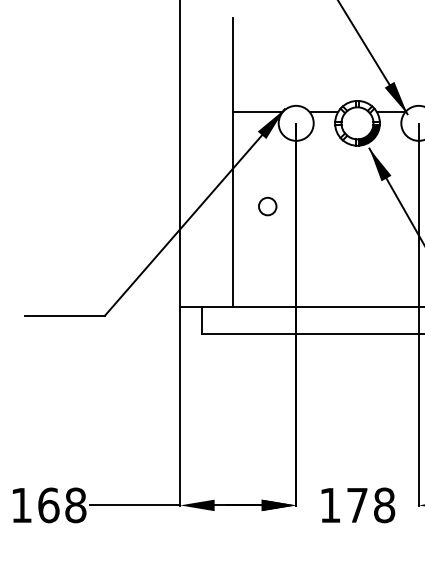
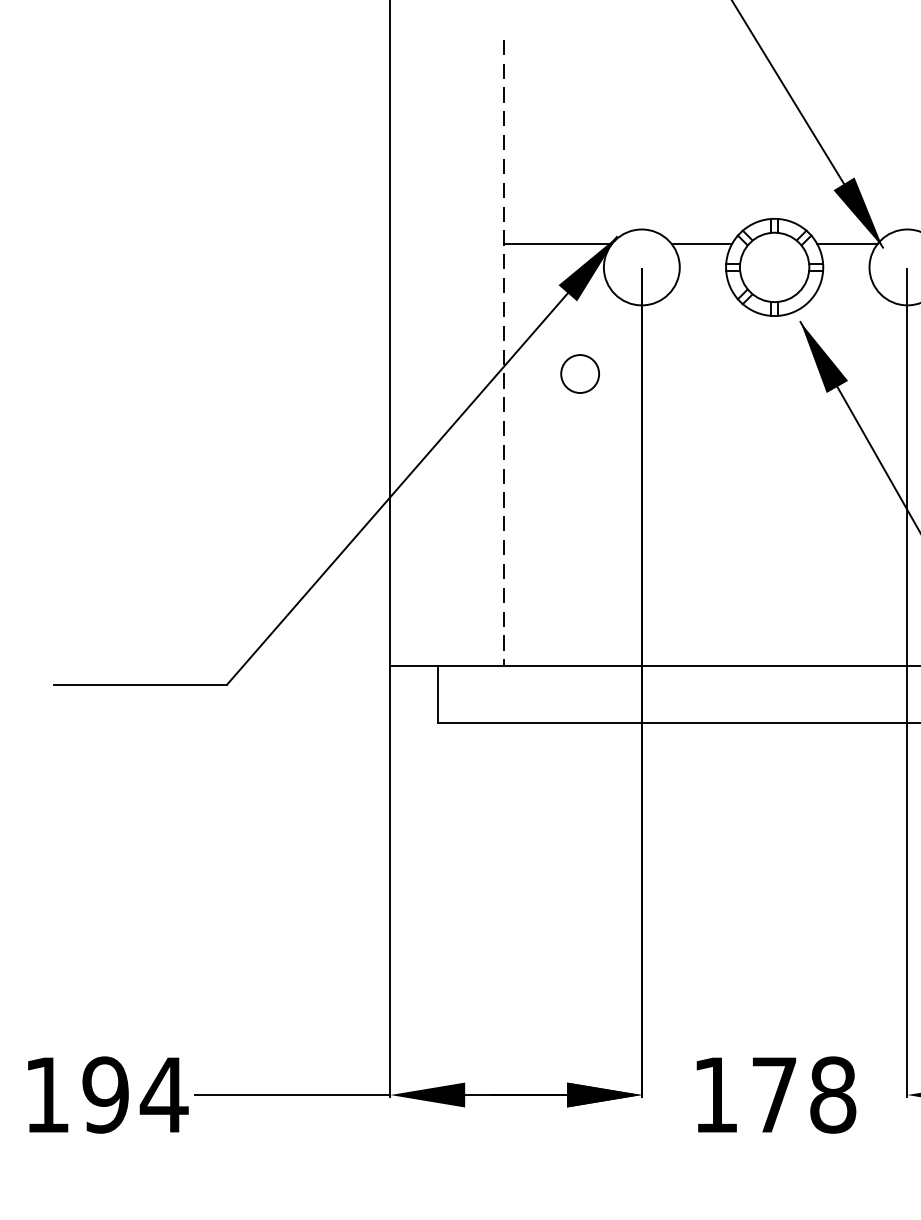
fill: (369, 134) -> (800, 291), removed
line: (232, 162) -> (503, 352), solid -> dashed
circle: (267, 206) -> (579, 373), moved
text: (62, 505) -> (135, 1095), 168 -> 194

